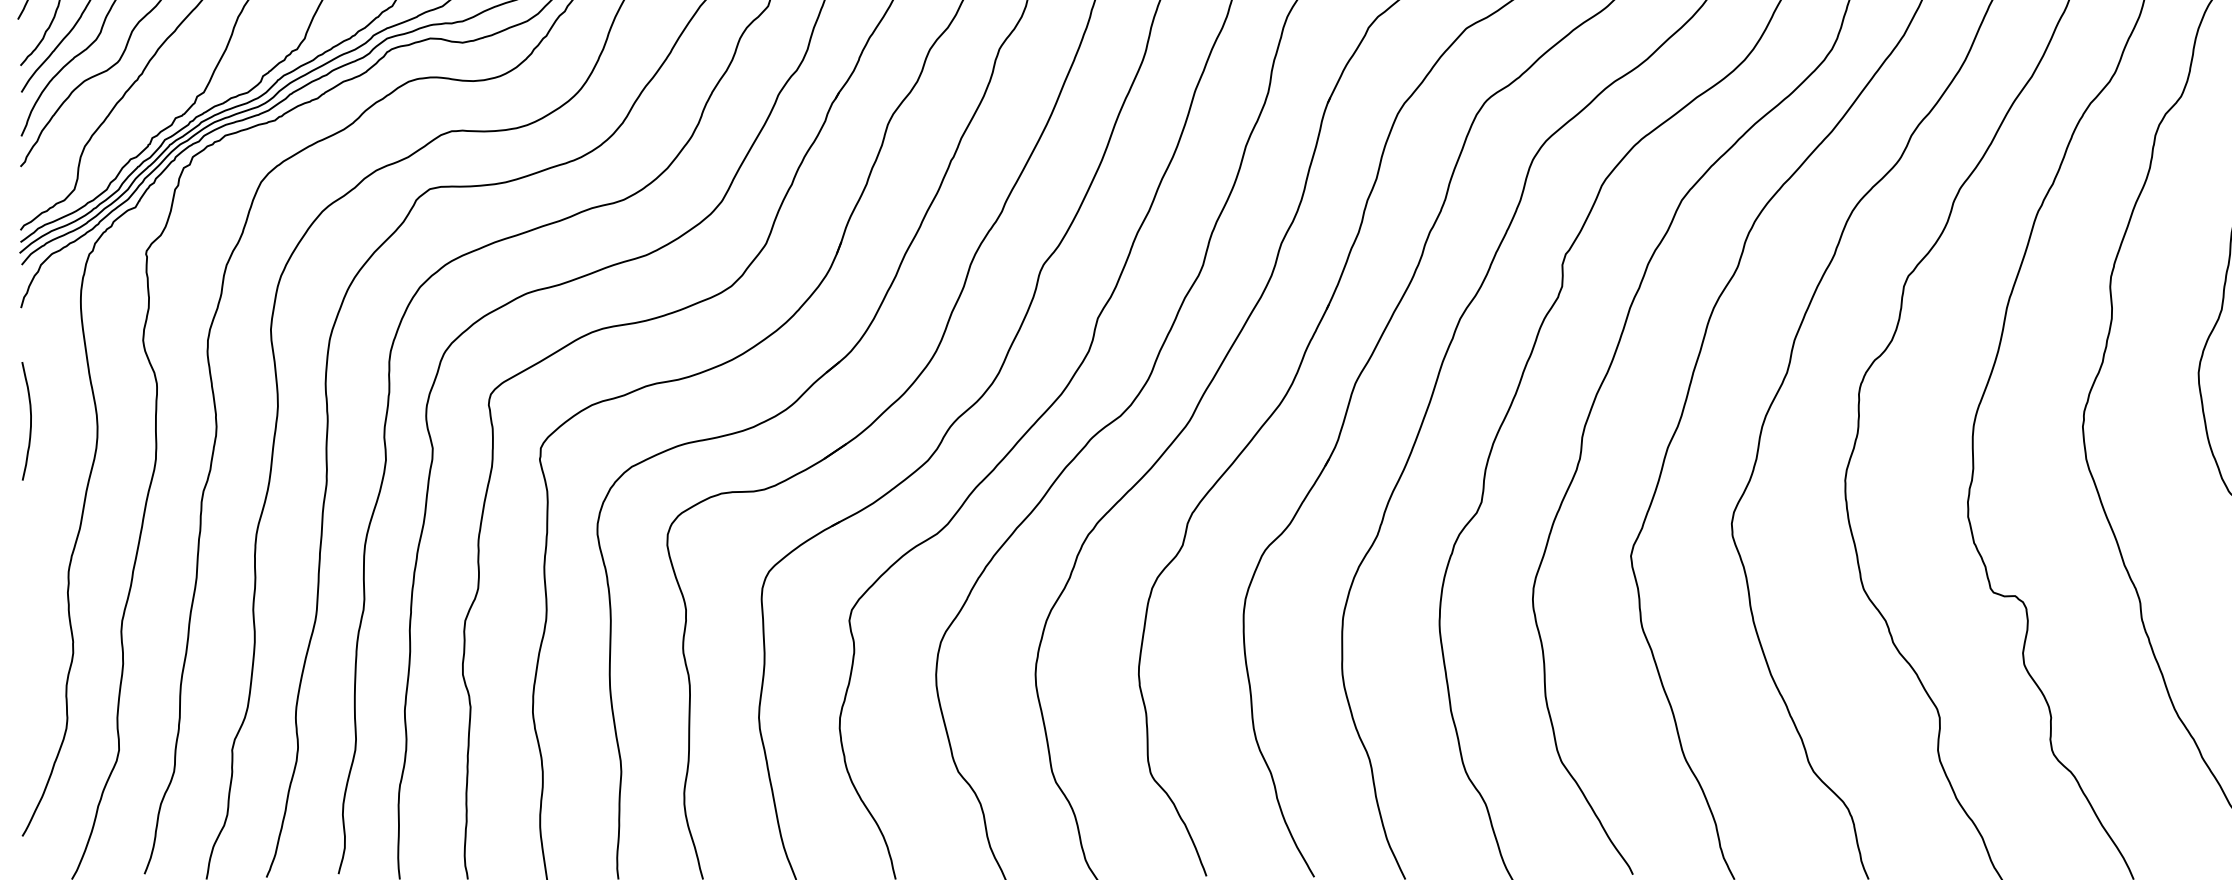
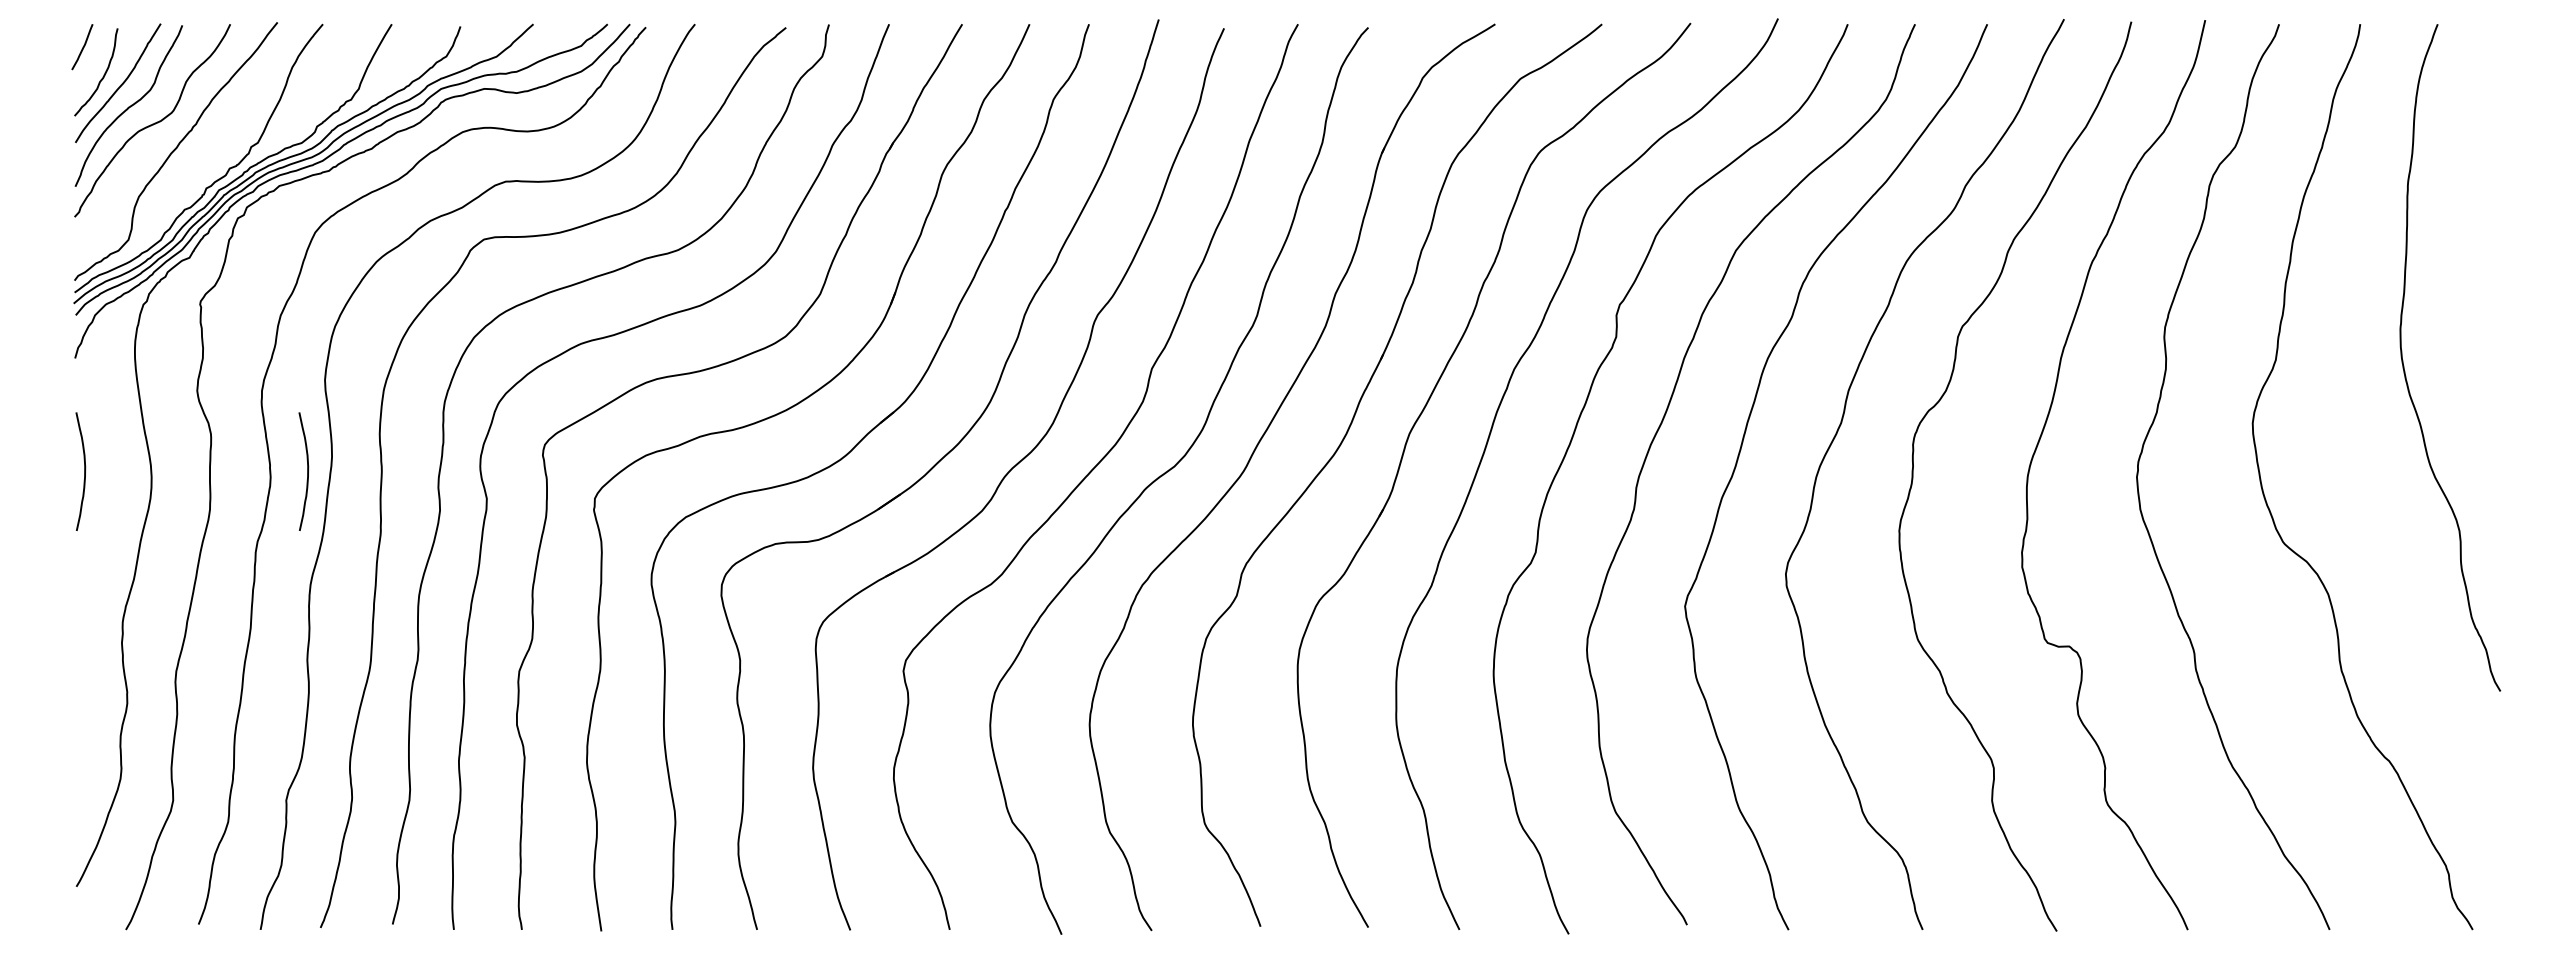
curve: (253, 421) -> (307, 471), added

